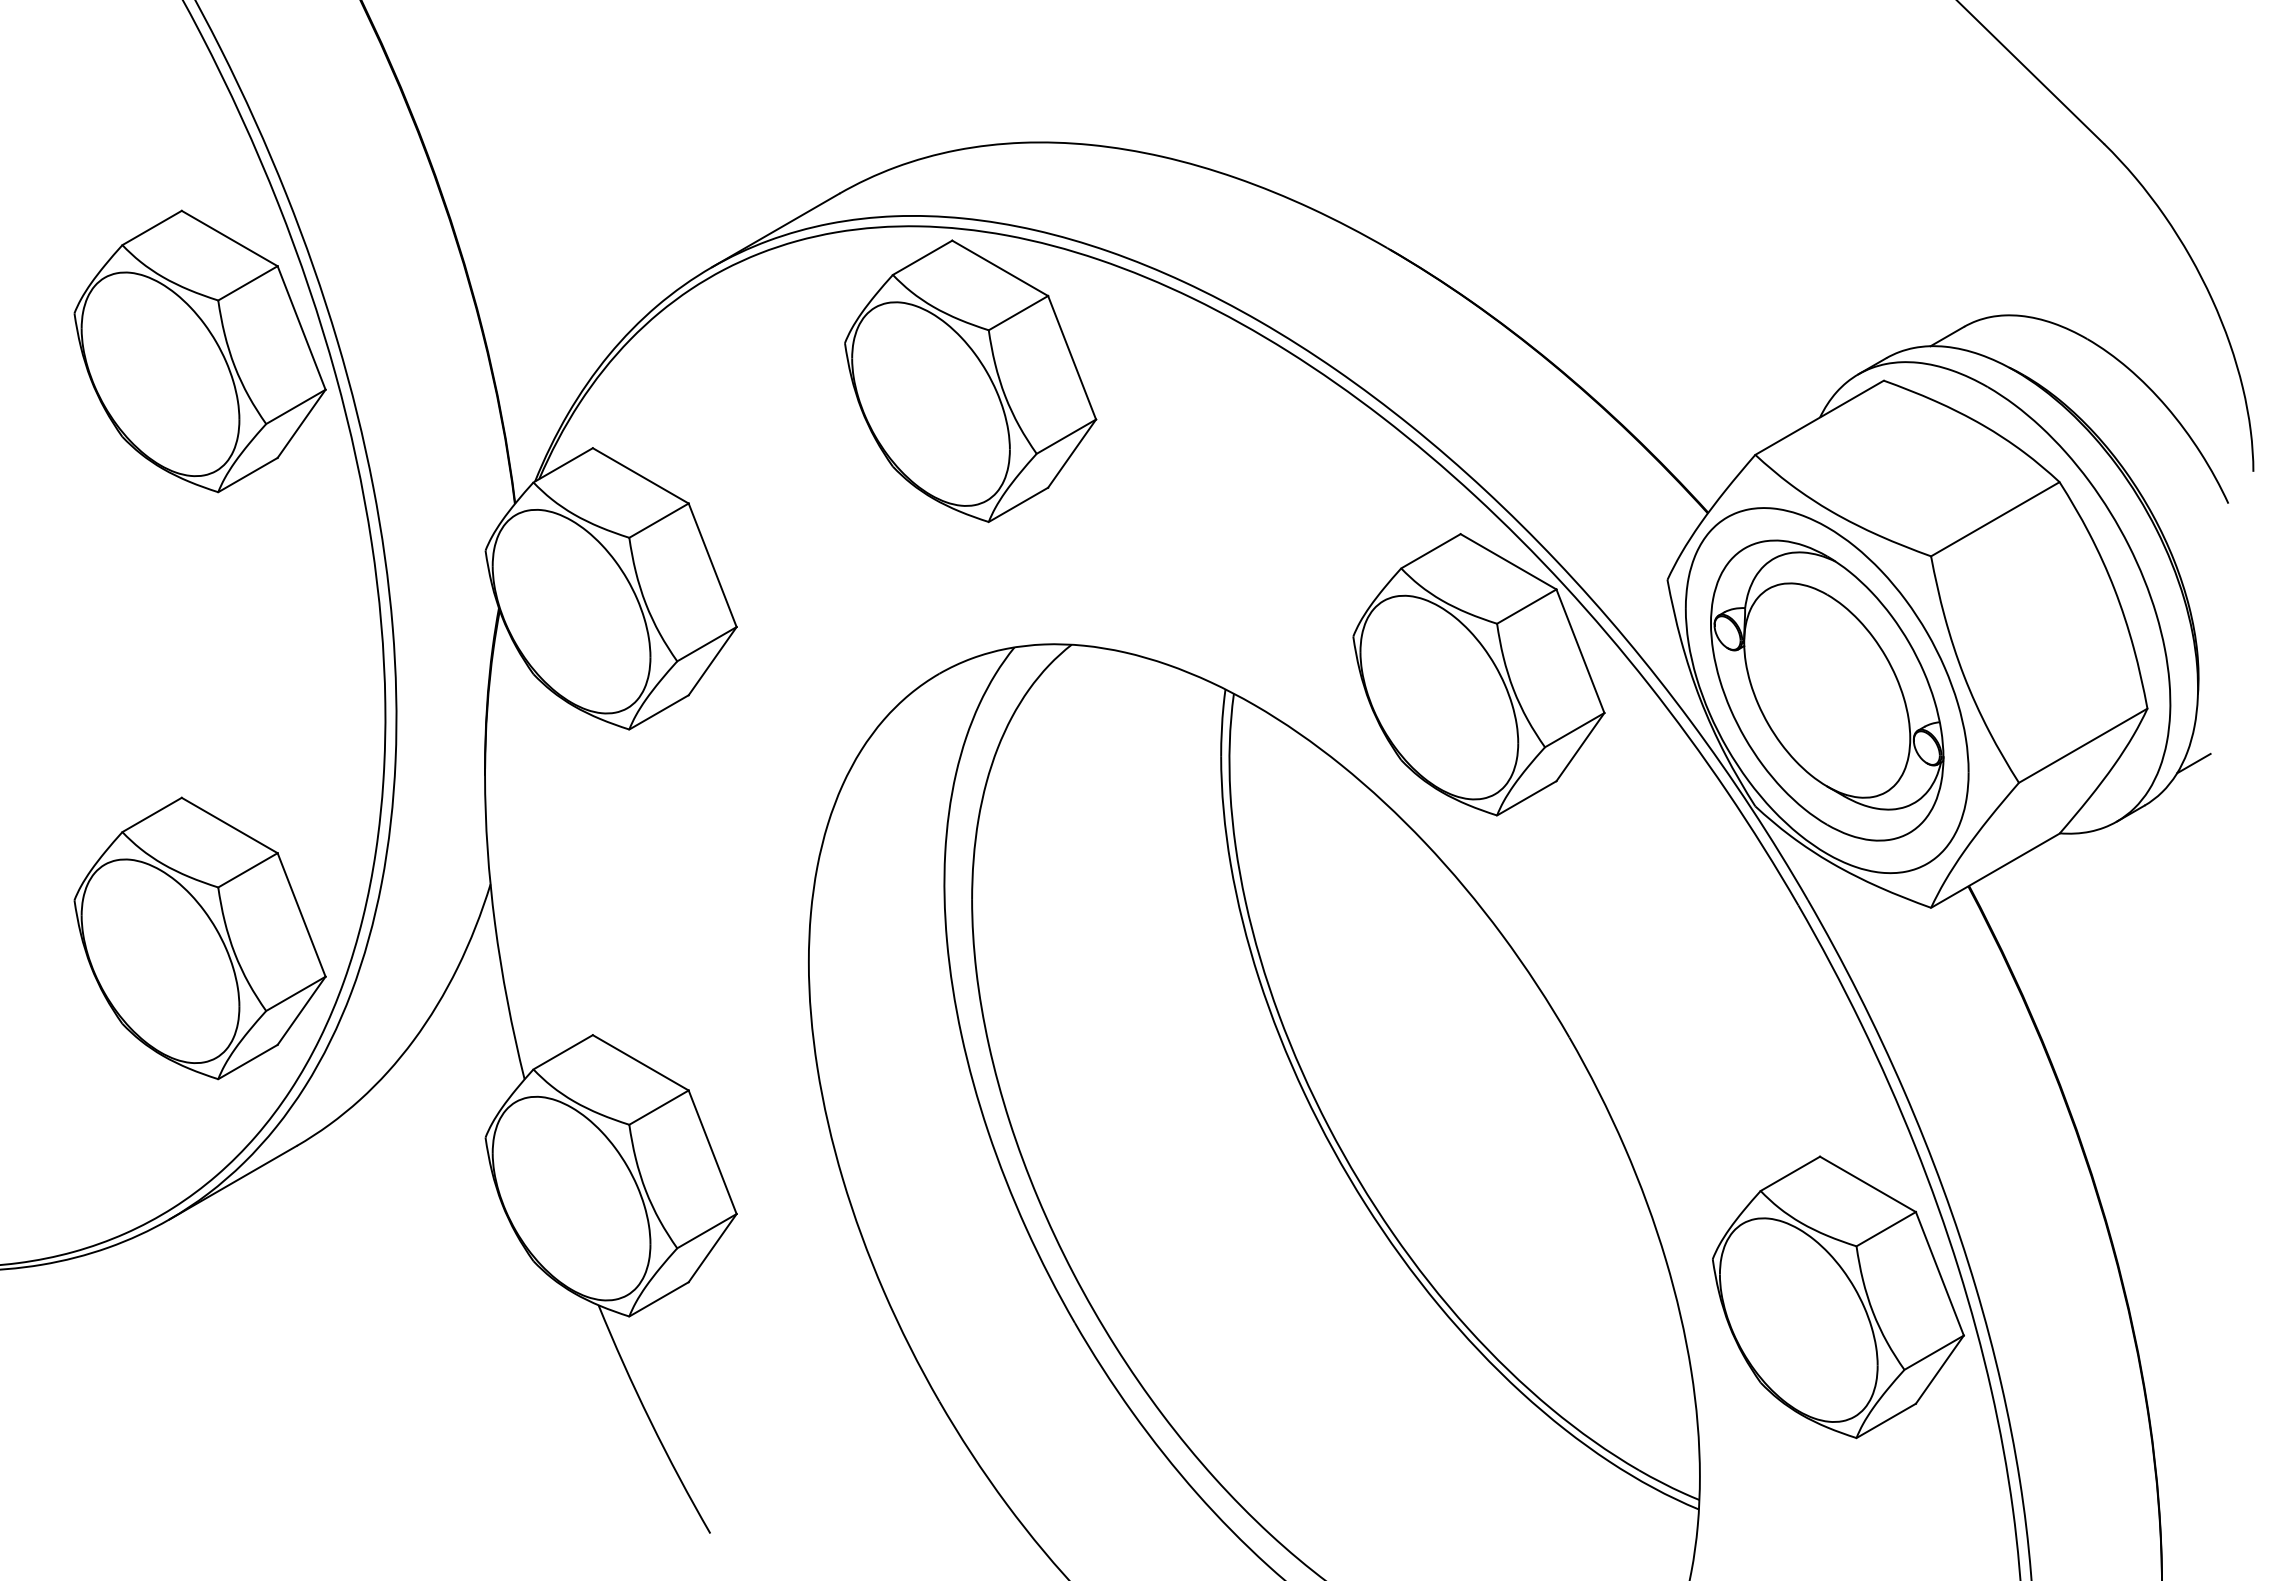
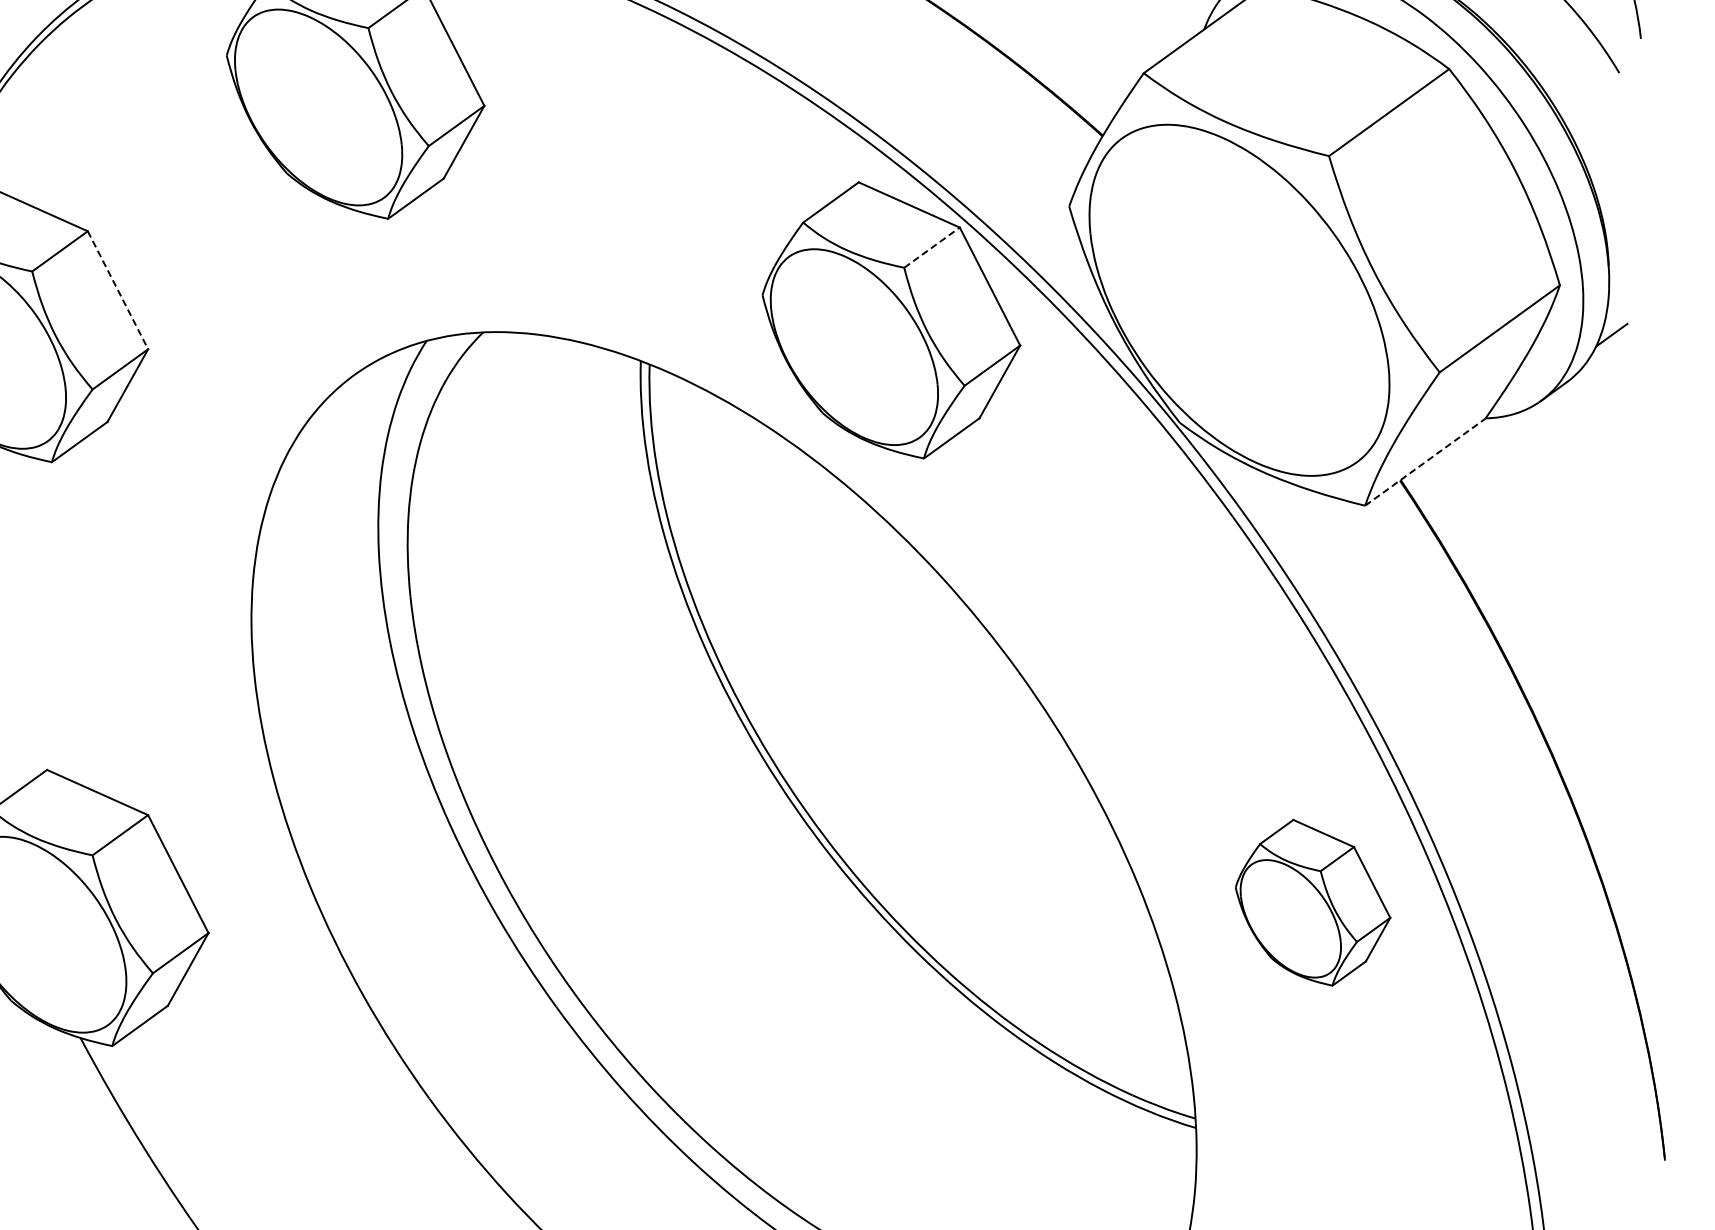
line: (712, 565) -> (117, 290), solid -> dashed
line: (1527, 606) -> (932, 247), solid -> dashed
part: (1827, 690) -> (1239, 300), removed
line: (1995, 870) -> (1425, 461), solid -> dashed
part: (1838, 1297) -> (1313, 902), size x0.6

